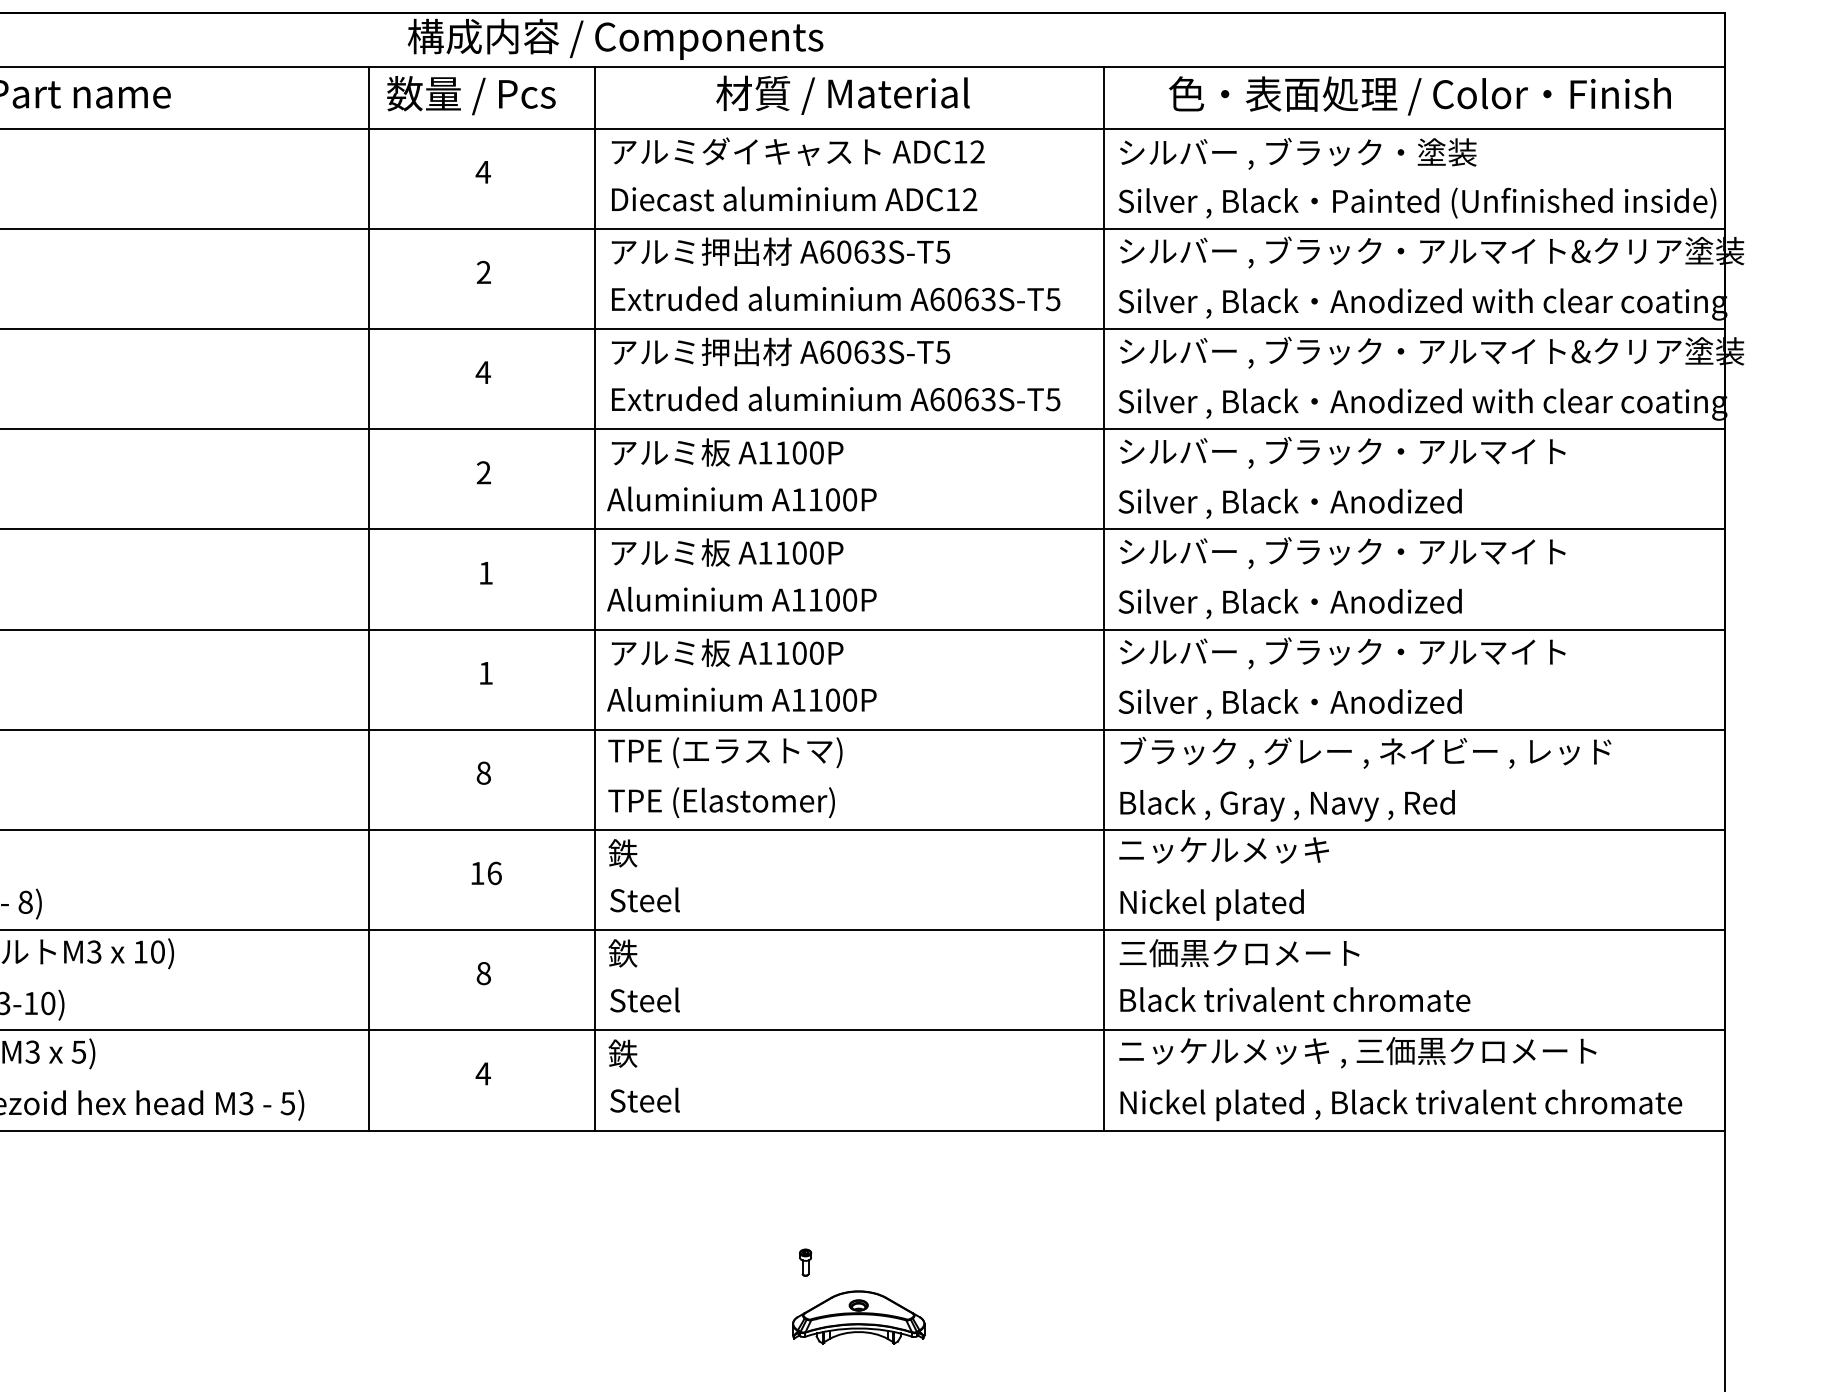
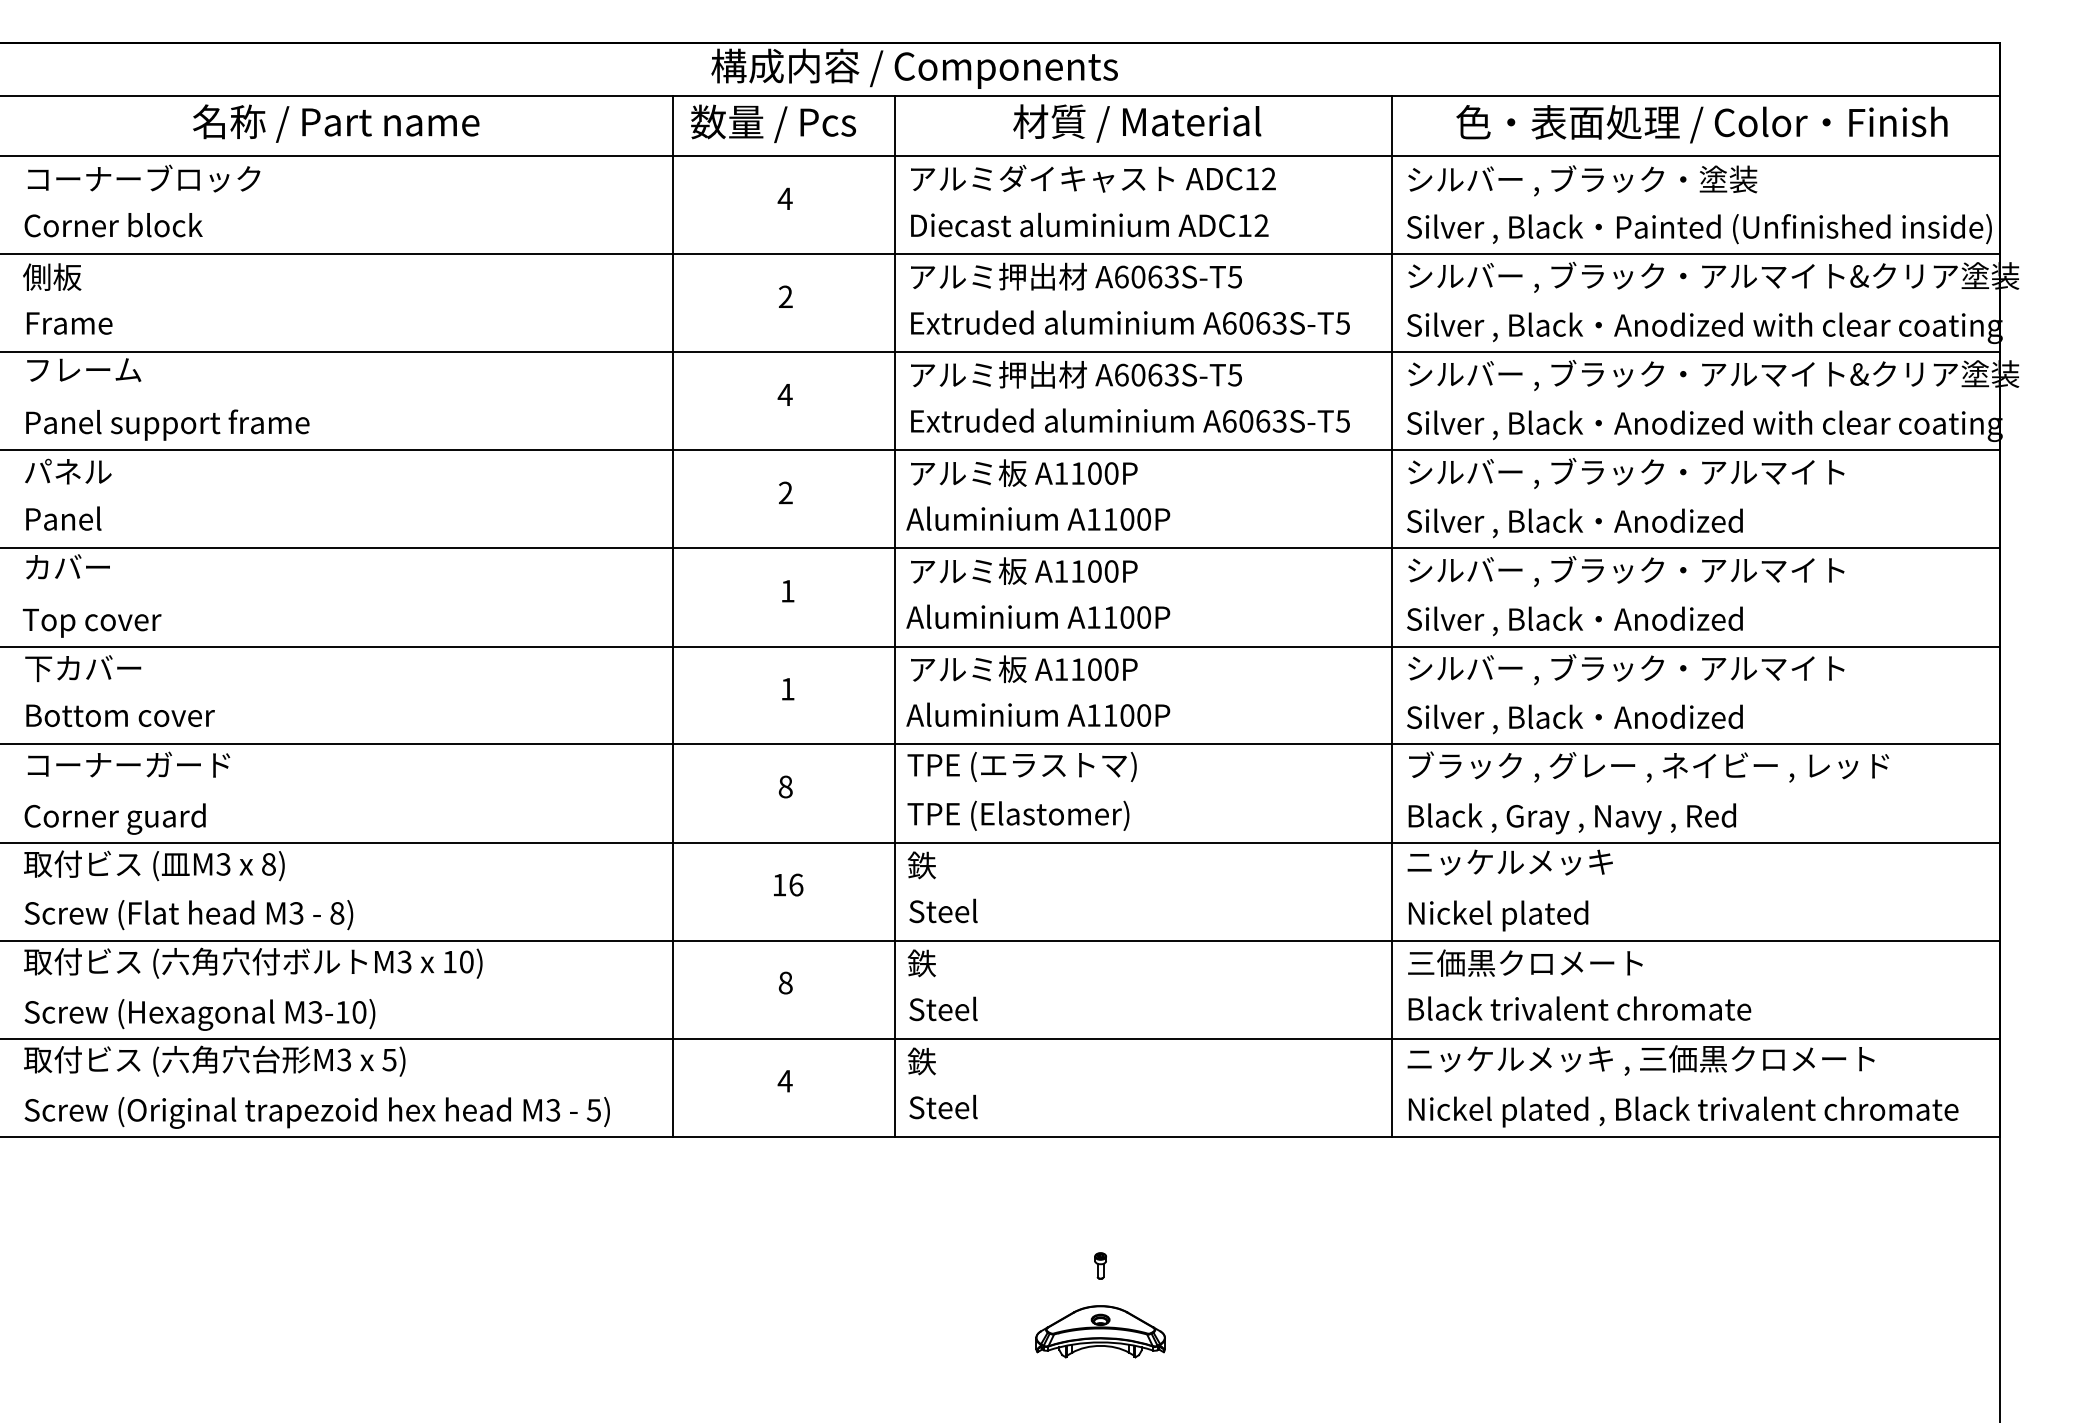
part: (858, 1317) -> (1100, 1331), moved

